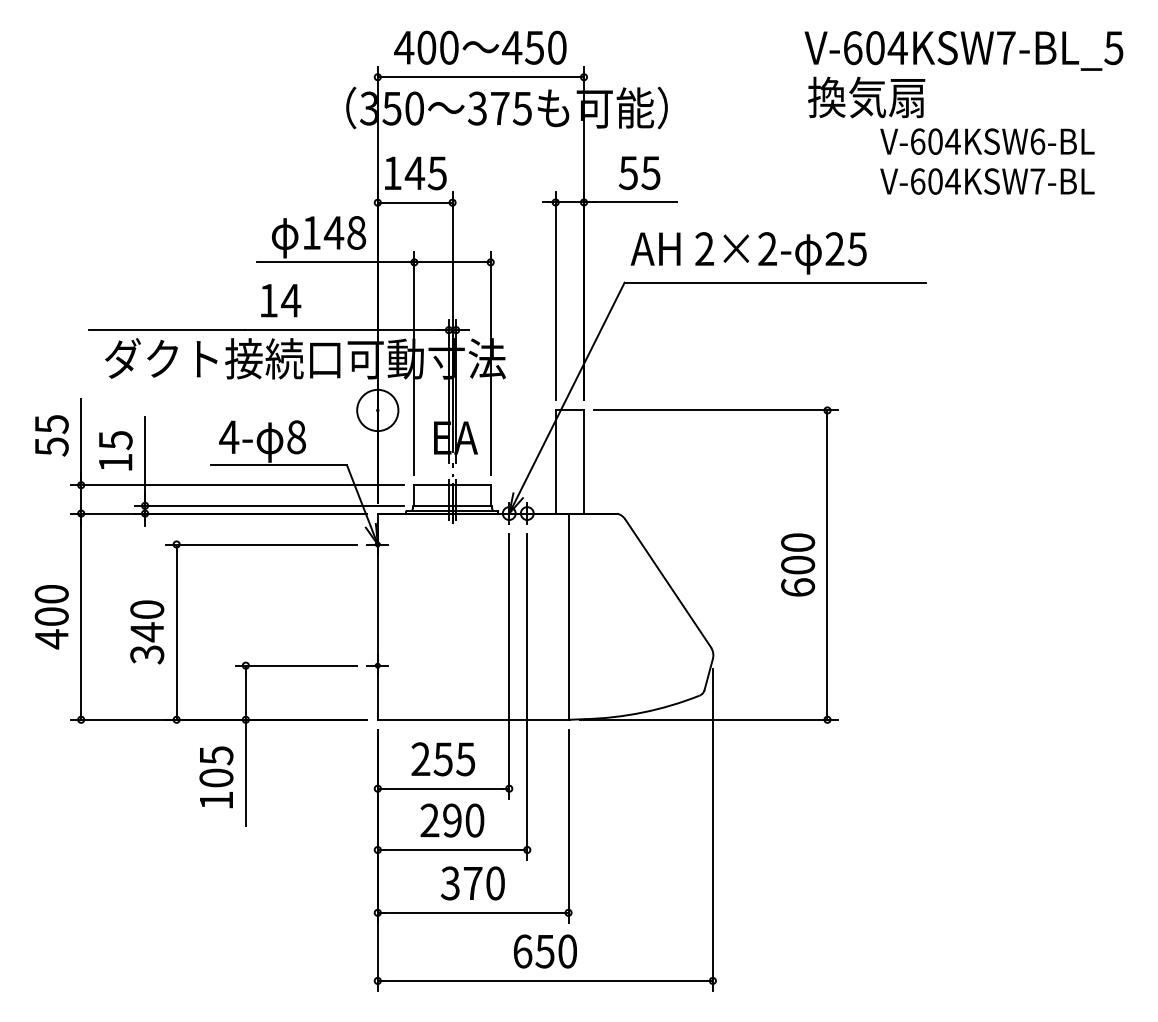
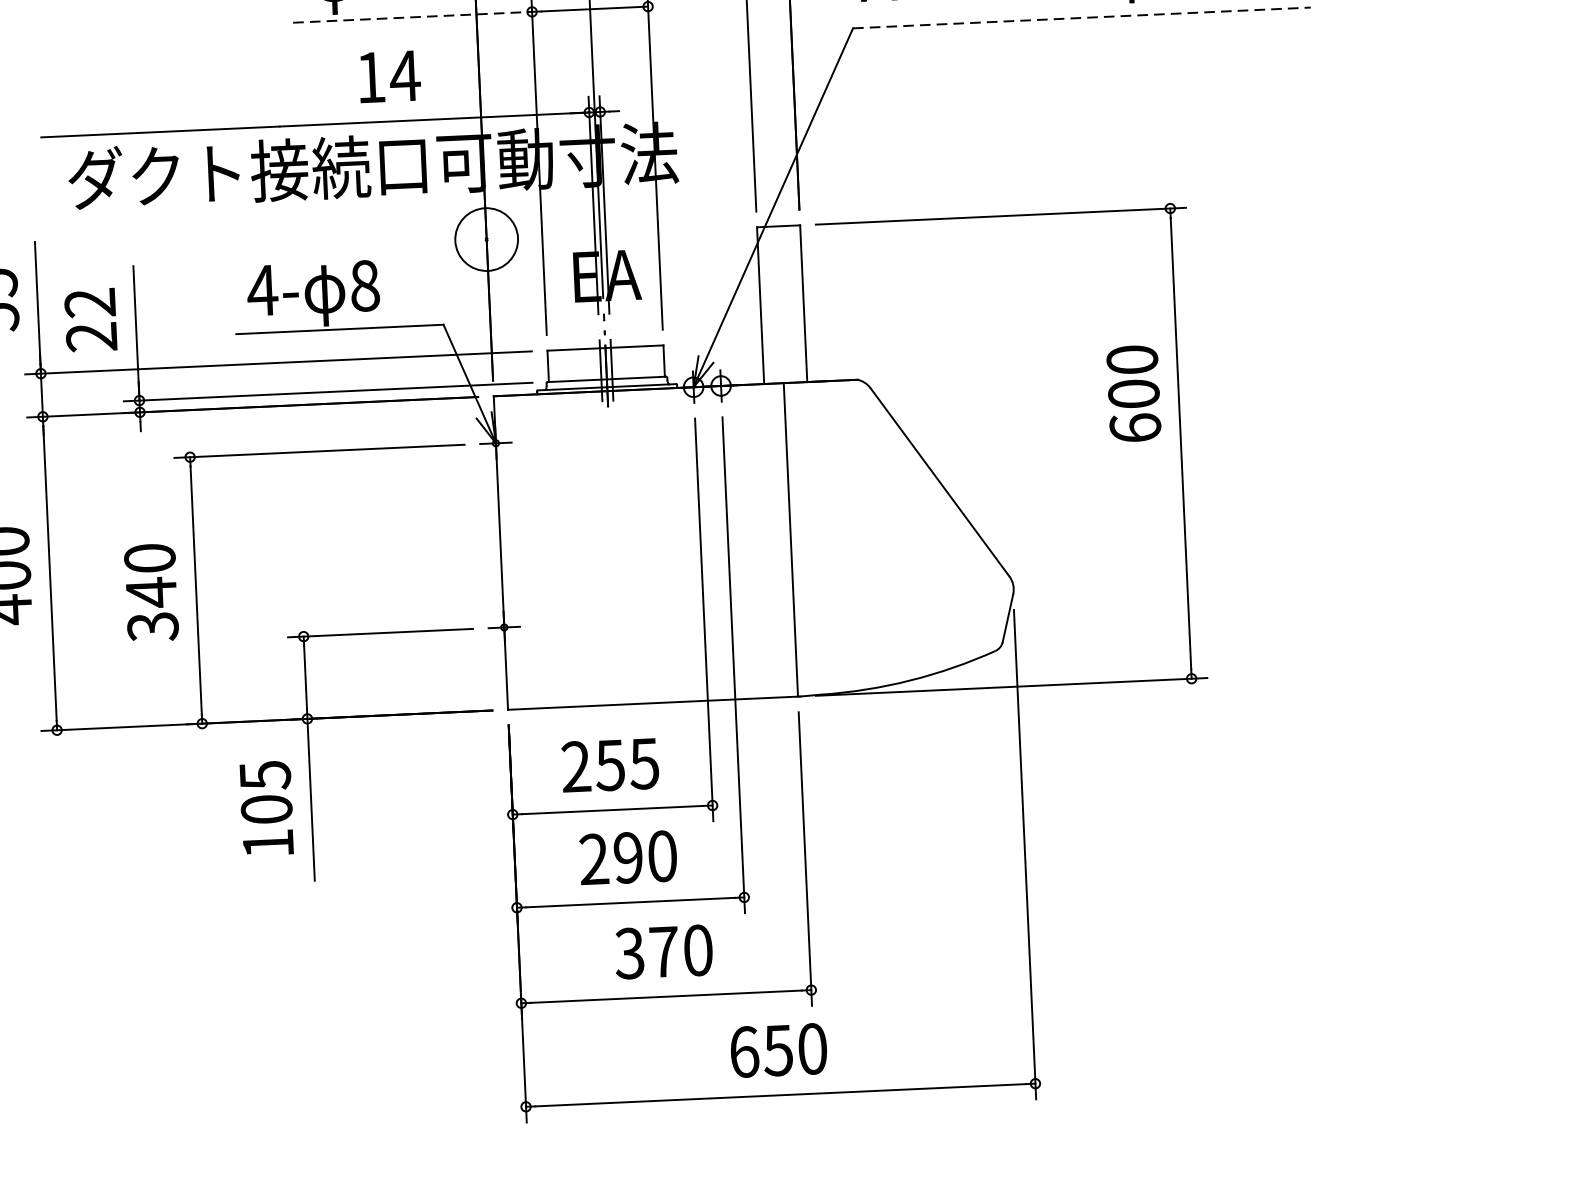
line: (335, 262) -> (412, 17), solid -> dashed
line: (775, 282) -> (1082, 17), solid -> dashed
text: (281, 300) -> (390, 76), moved
text: (115, 451) -> (90, 320), 15 -> 22
text: (798, 564) -> (1134, 393), moved

